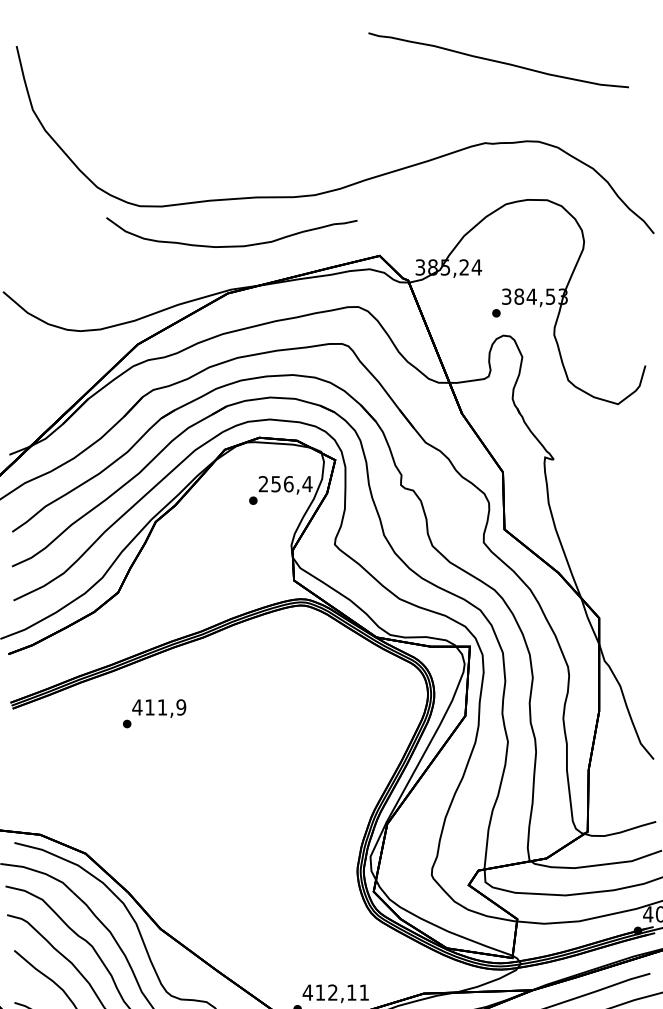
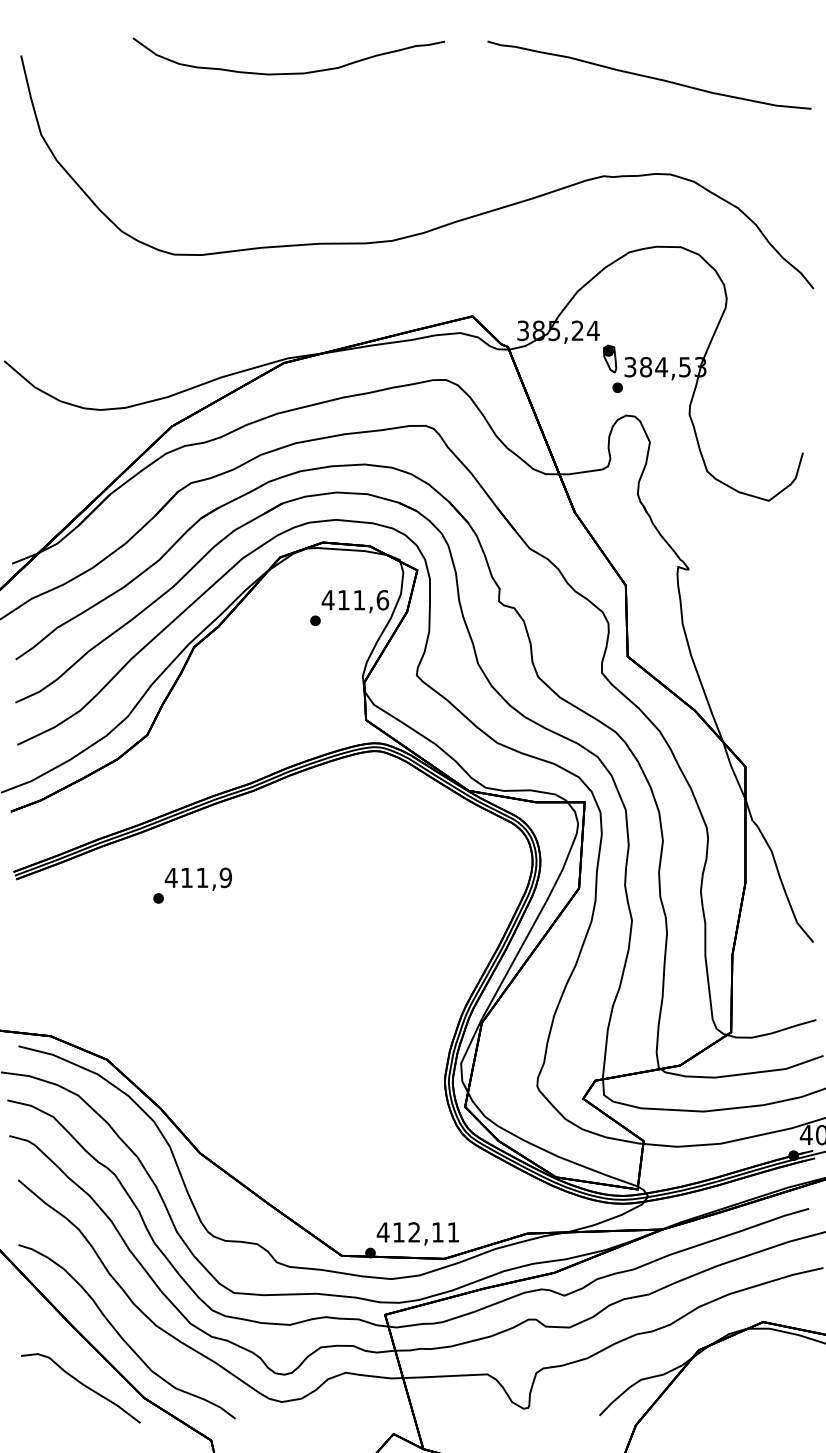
curve: (498, 61) -> (649, 76), moved
curve: (234, 245) -> (291, 72), moved
part: (490, 289) -> (610, 358), added
text: (285, 484) -> (355, 600), 256,4 -> 411,6

